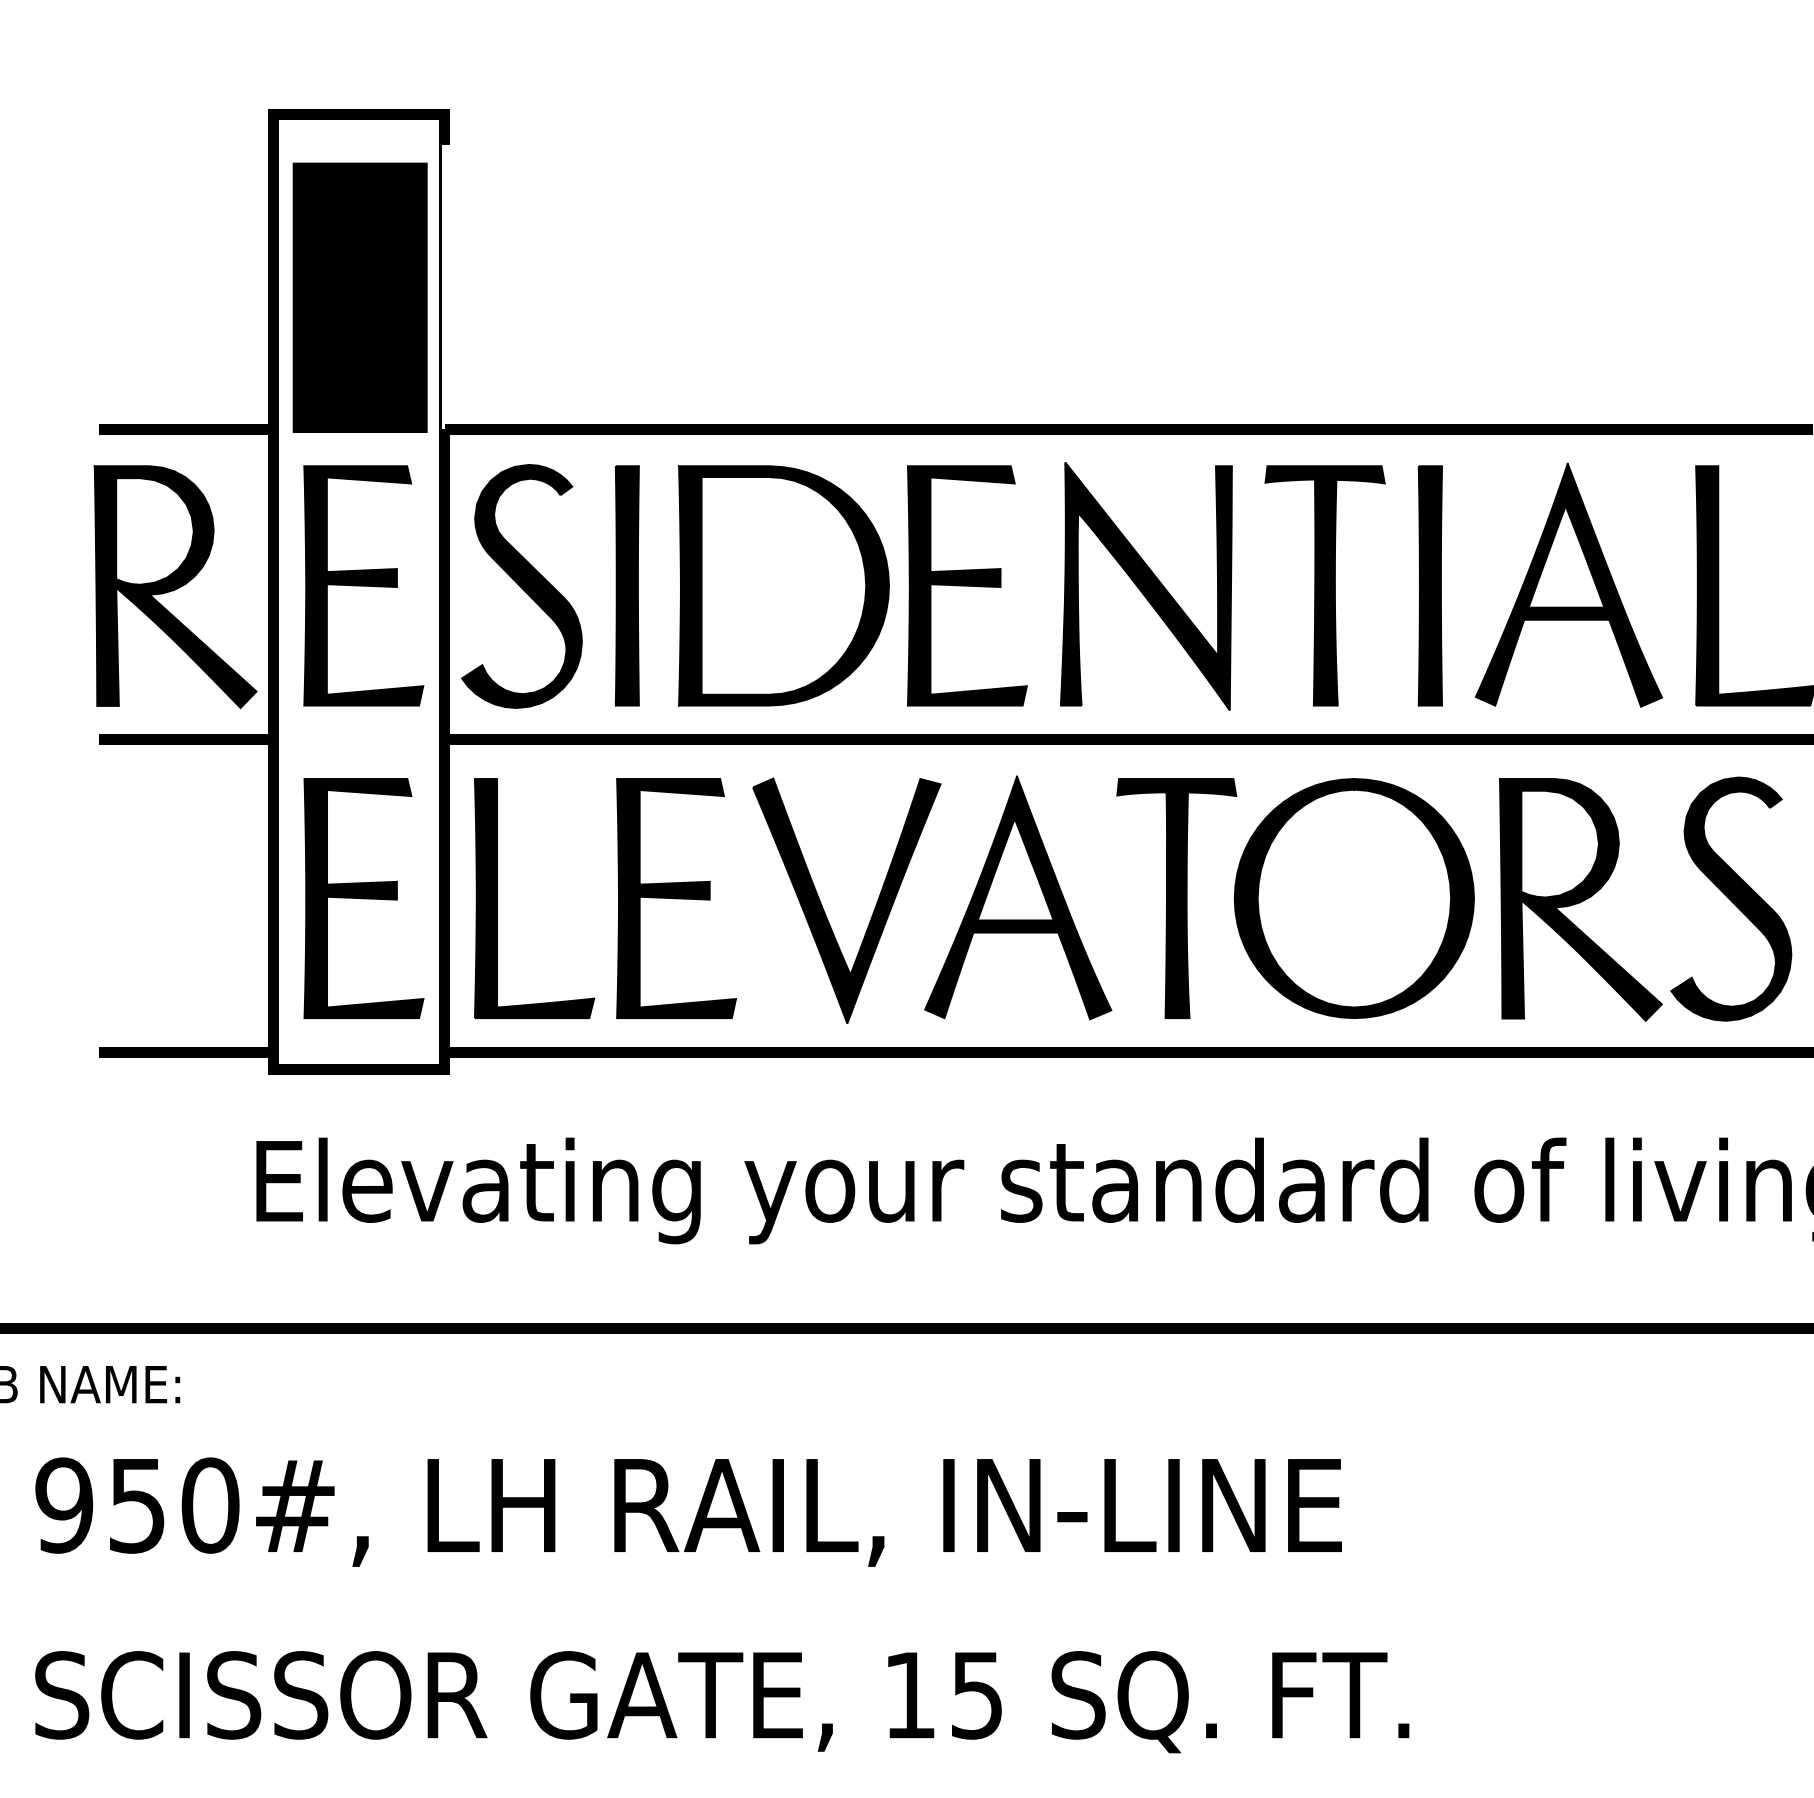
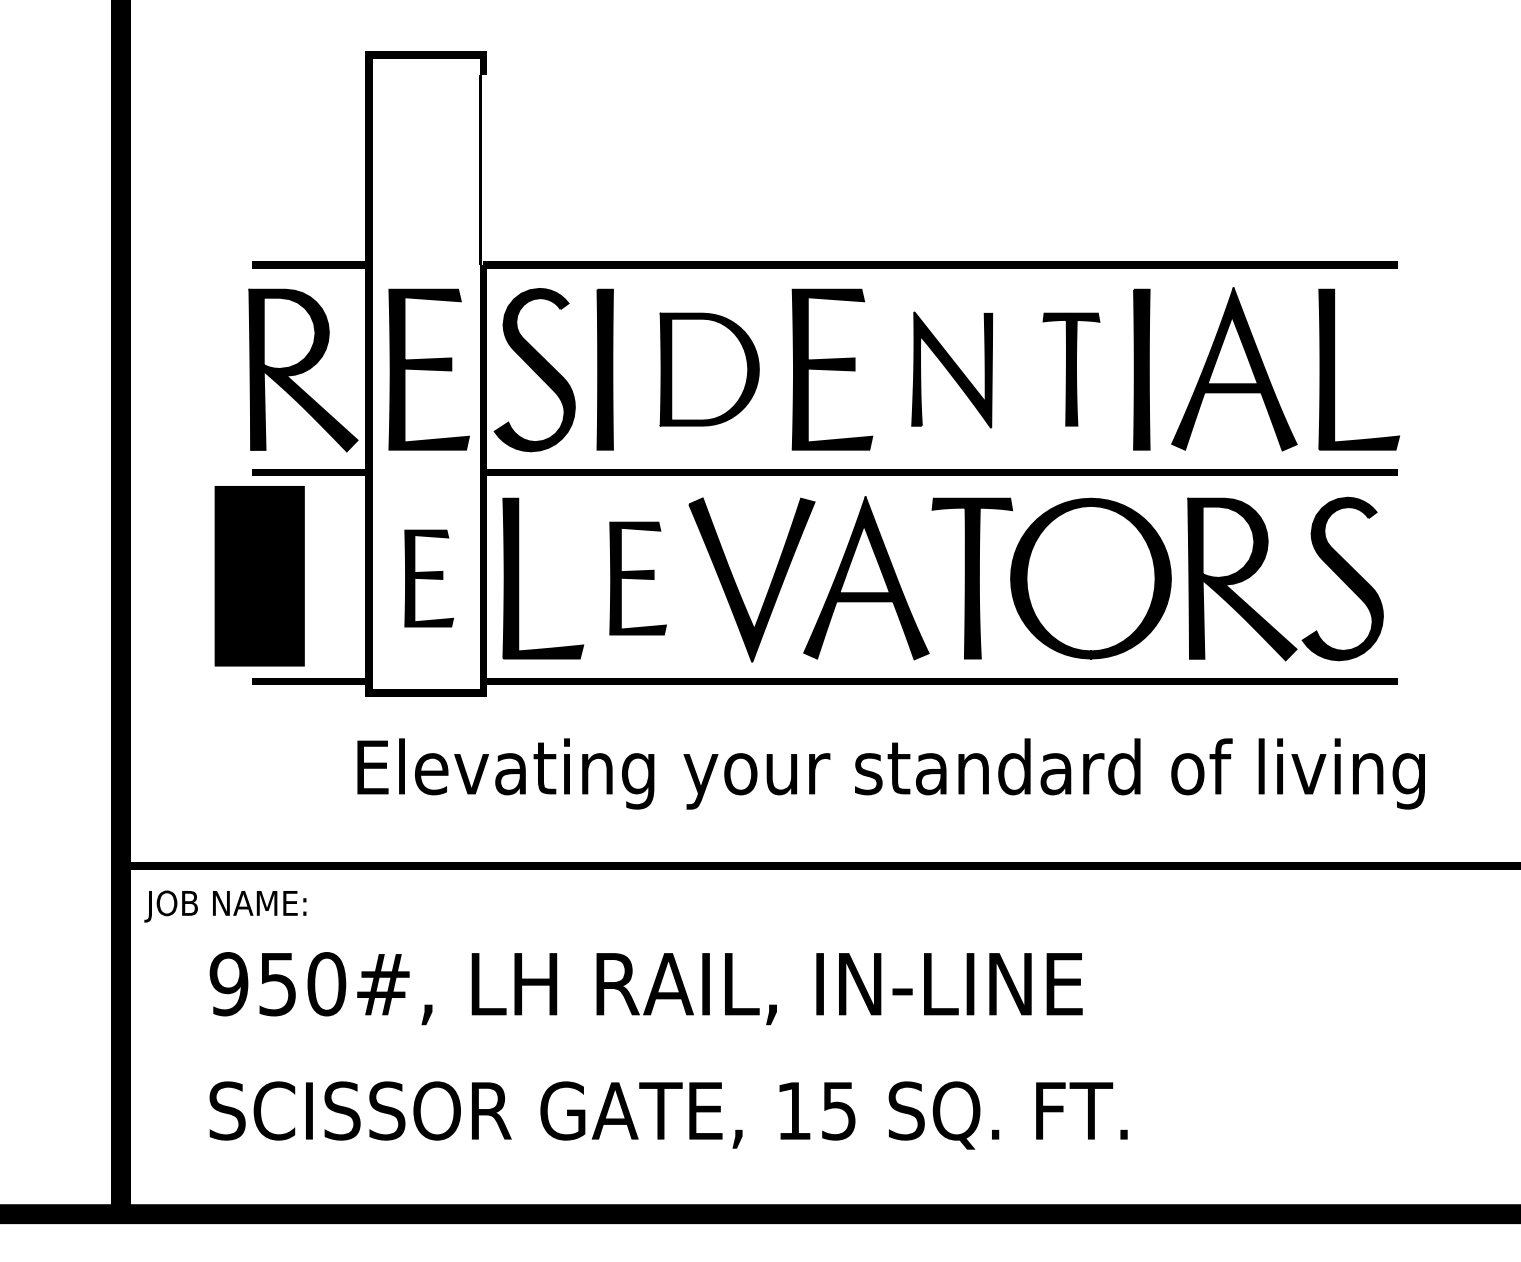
part: (359, 298) -> (259, 576), moved
part: (783, 585) -> (709, 369), size x0.7
part: (1147, 585) -> (952, 369), size x0.7
part: (1325, 585) -> (1071, 369), size x0.7
part: (362, 898) -> (428, 578), size x0.6
part: (675, 898) -> (637, 578), size x0.7

